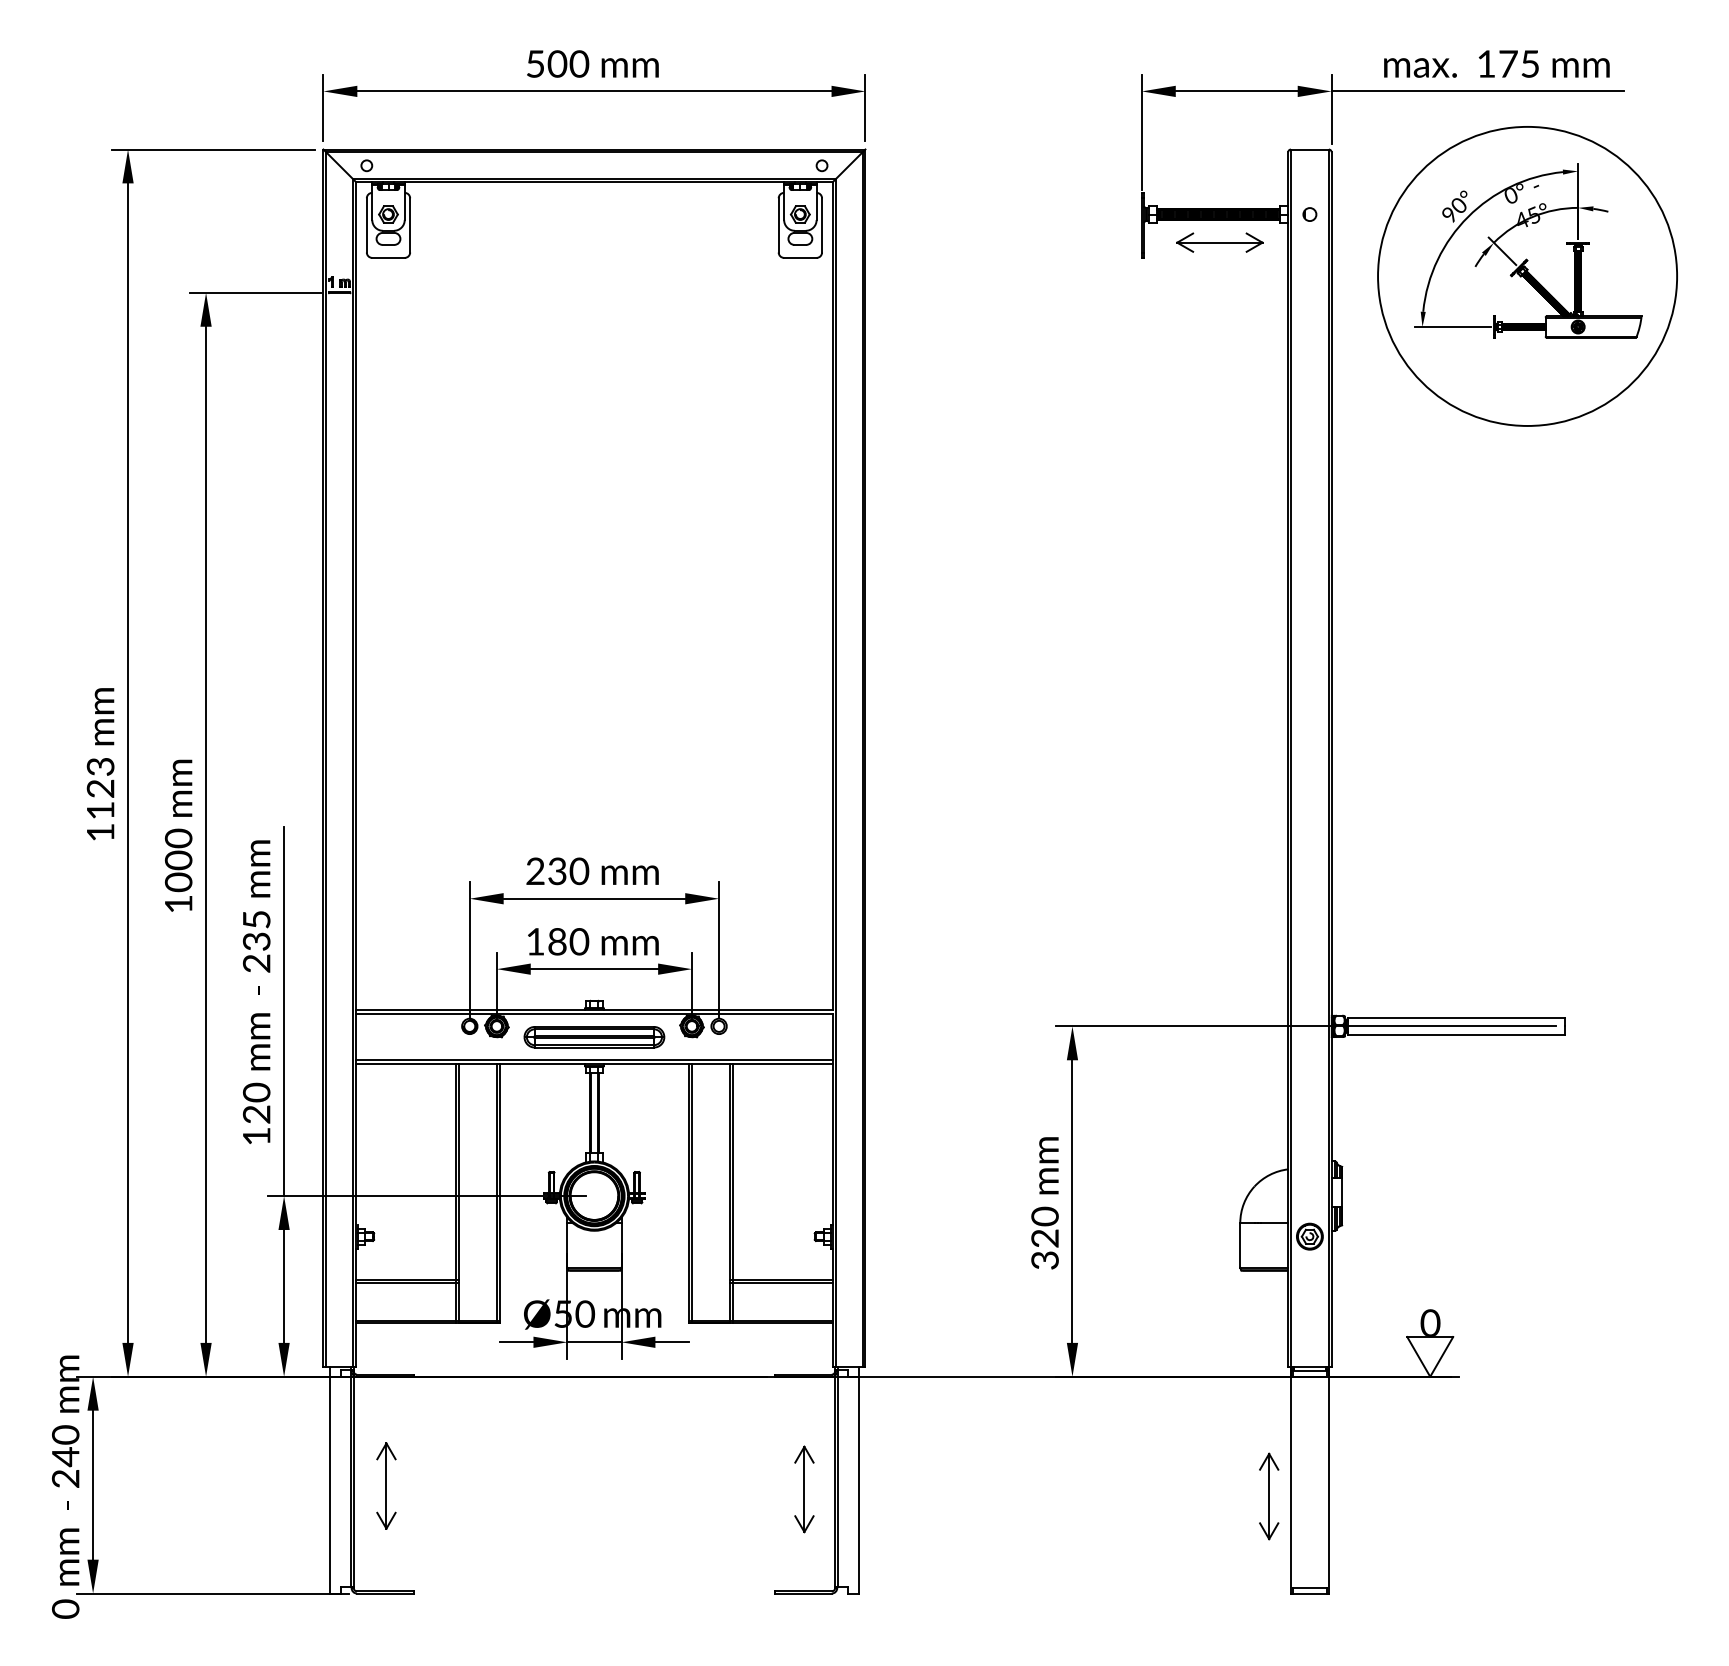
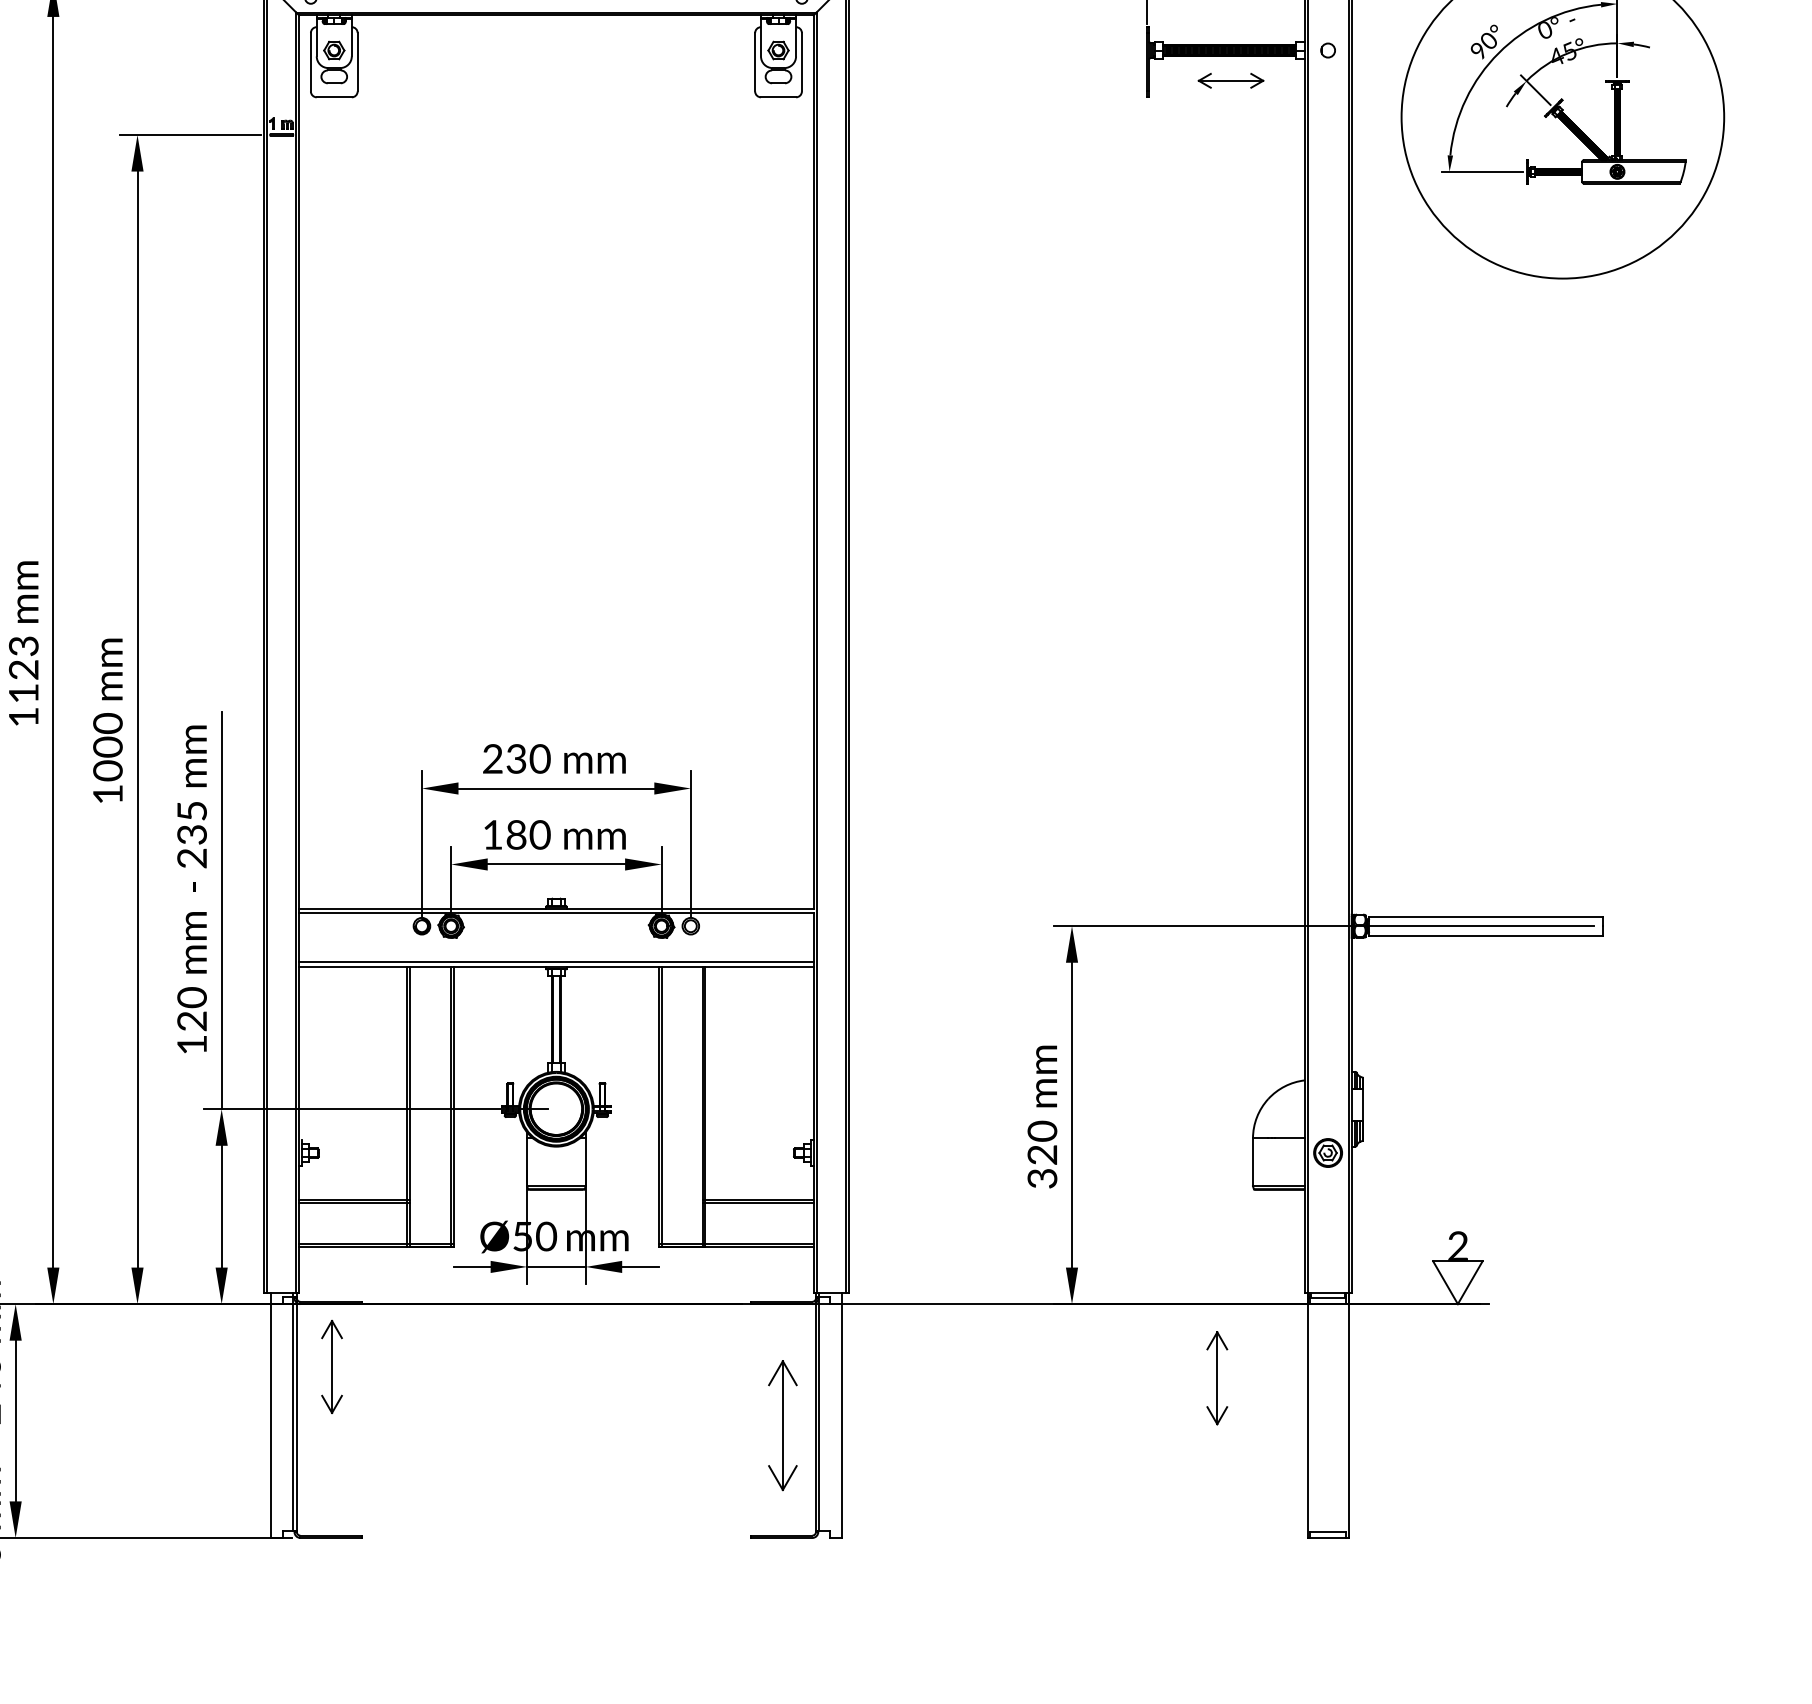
part: (1219, 242) -> (1230, 80), size x0.7
part: (594, 1037) -> (556, 938), removed
text: (1430, 1322) -> (1458, 1245), 0 -> 2
part: (386, 1485) -> (332, 1366), moved
part: (804, 1489) -> (782, 1425), size x1.4
part: (1269, 1496) -> (1217, 1378), moved

